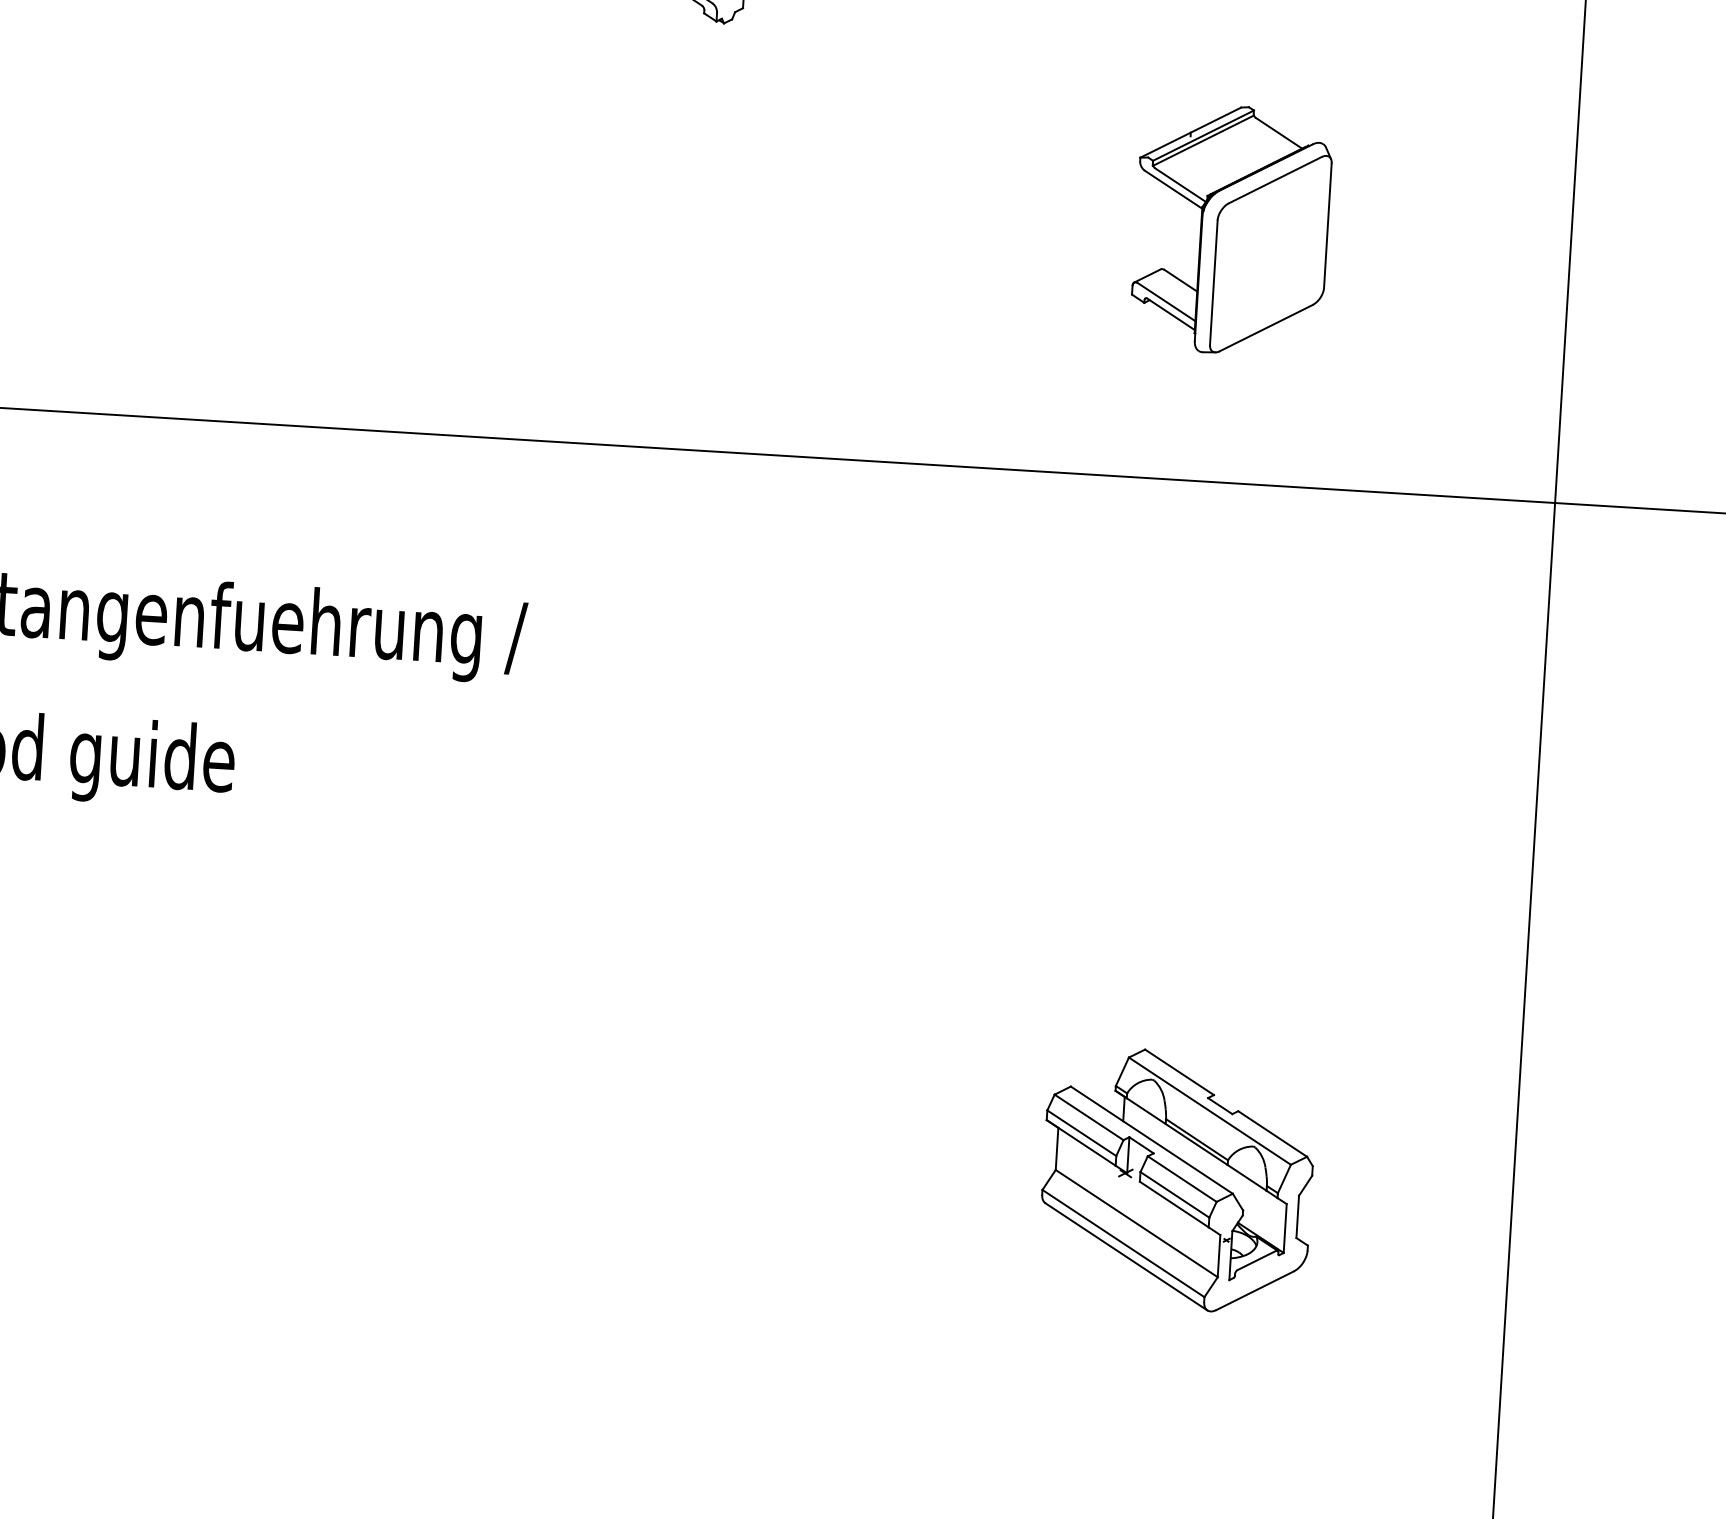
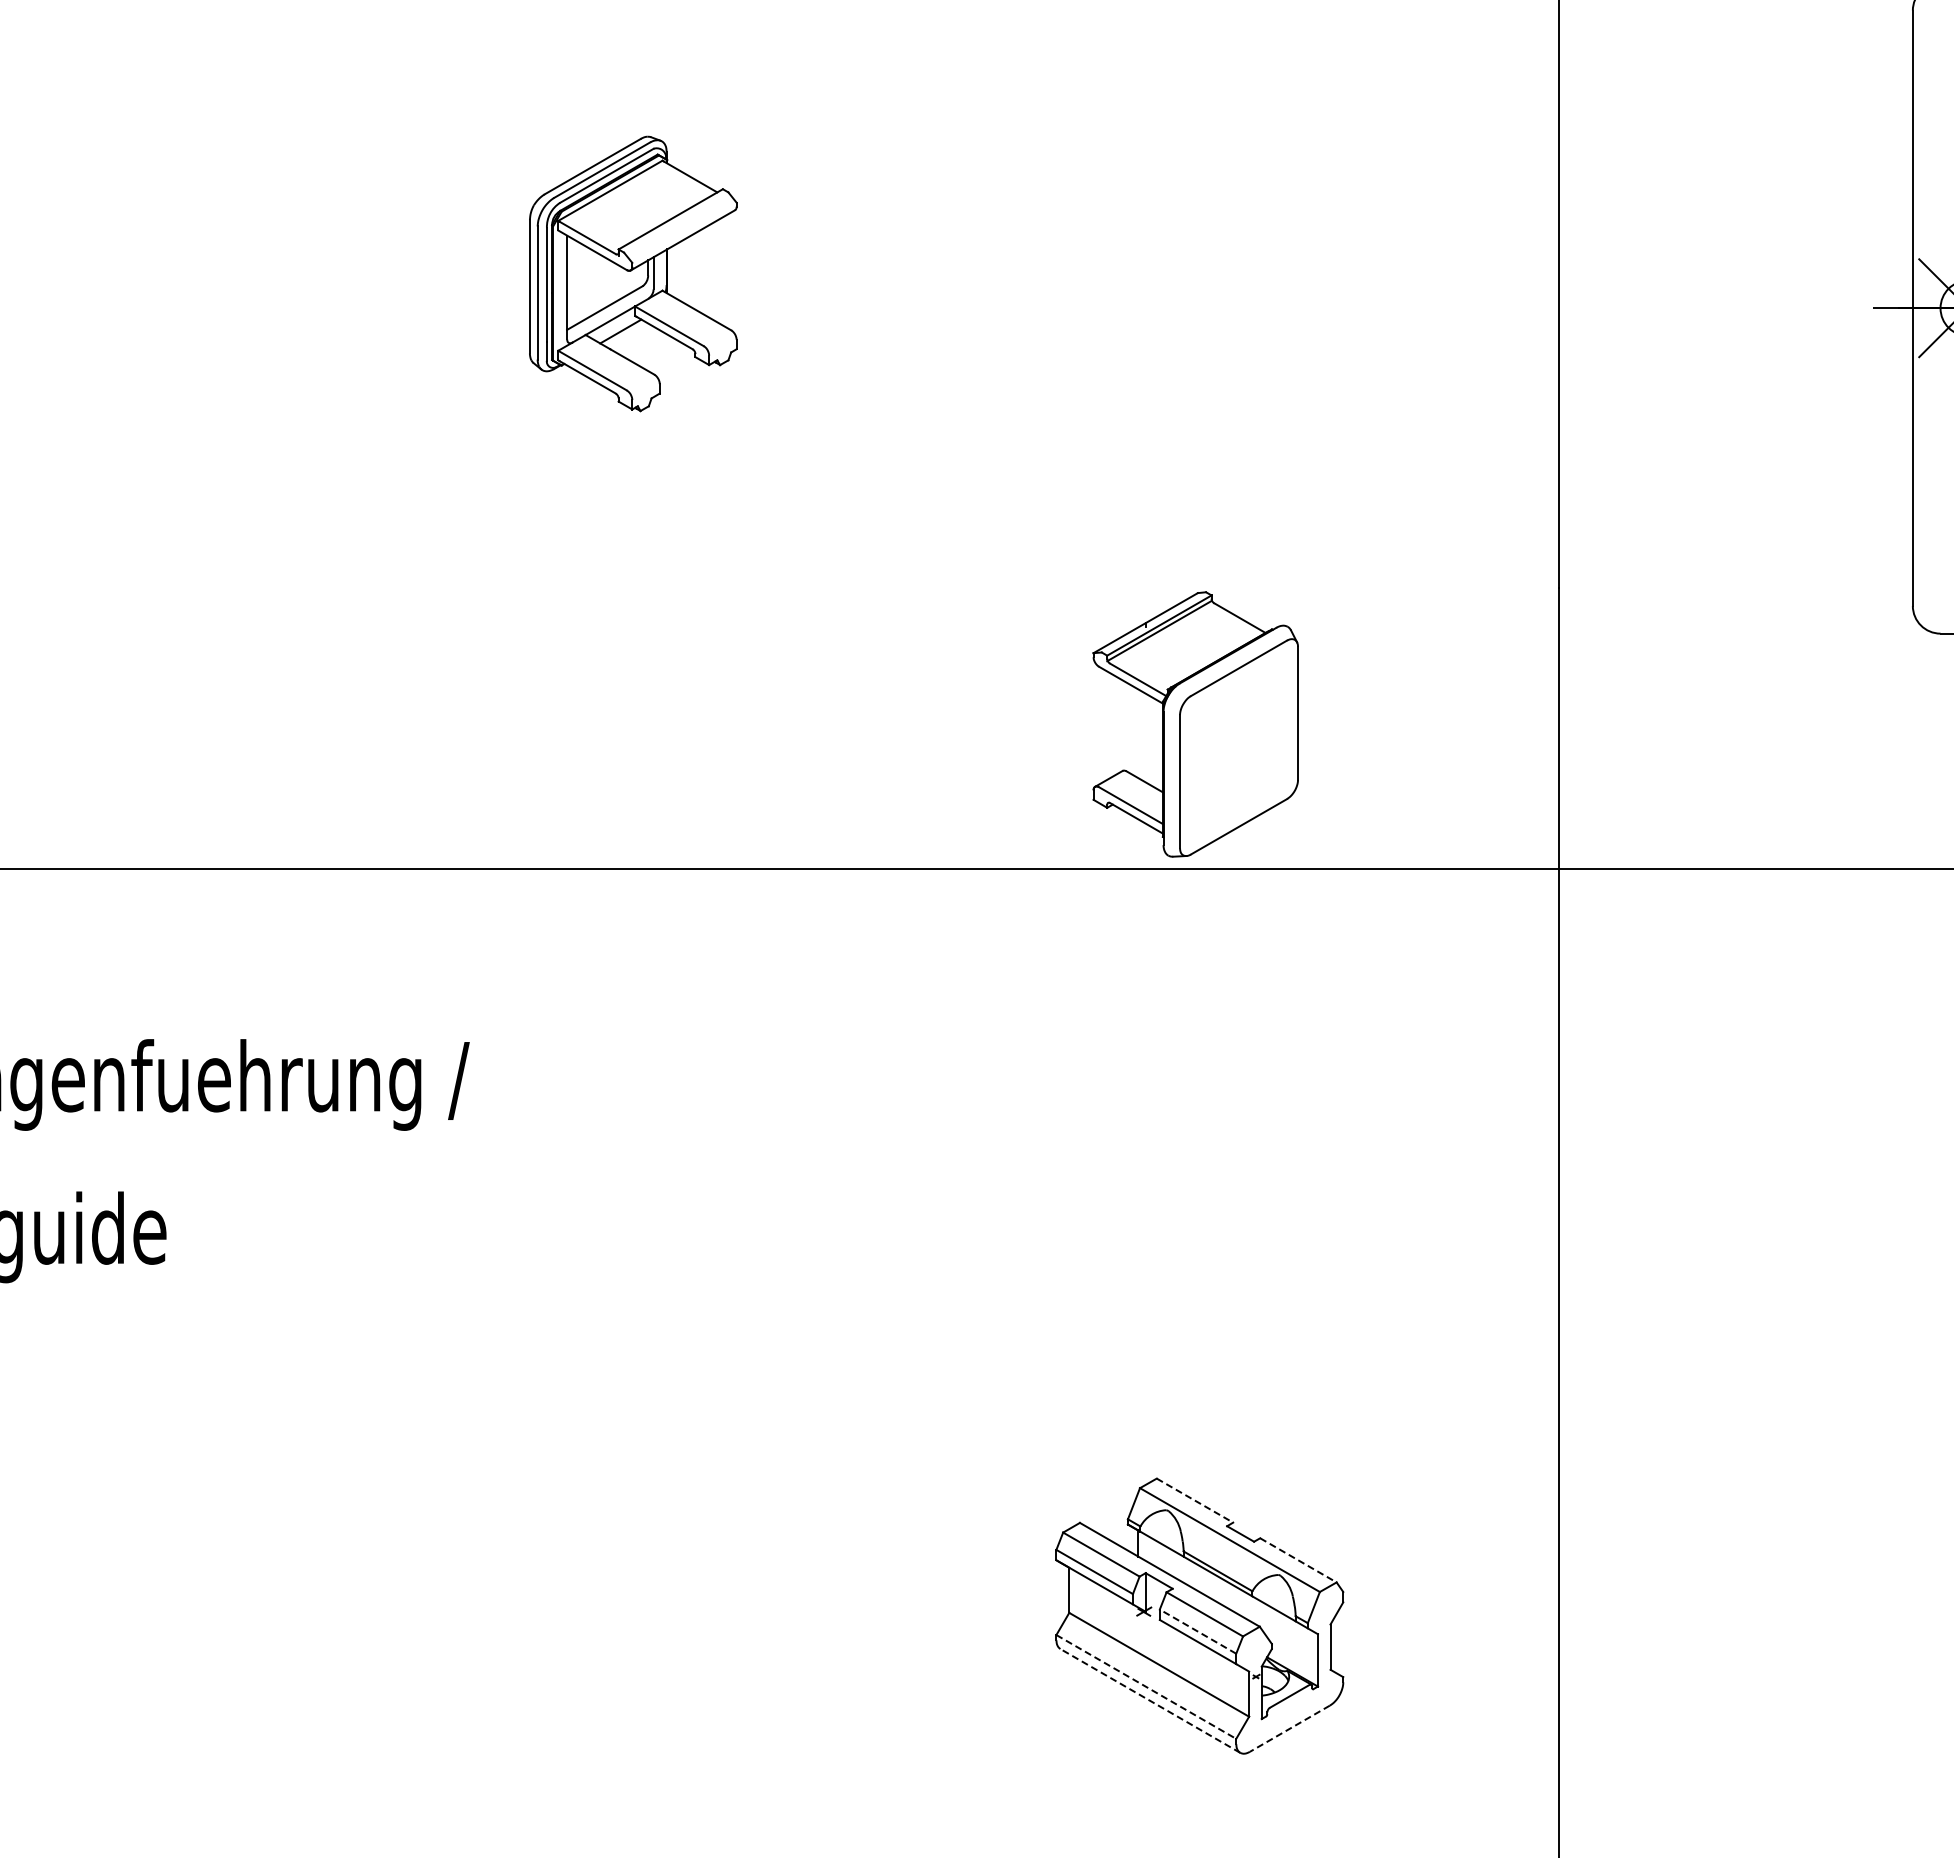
part: (1231, 230) -> (1195, 724), moved
line: (1180, 1072) -> (1195, 1500), solid -> dashed
line: (1272, 1134) -> (1298, 1560), solid -> dashed
line: (1174, 1194) -> (1197, 1631), solid -> dashed
line: (1123, 1243) -> (1146, 1686), solid -> dashed
line: (1126, 1256) -> (1150, 1700), solid -> dashed
line: (1254, 1291) -> (1289, 1729), solid -> dashed

